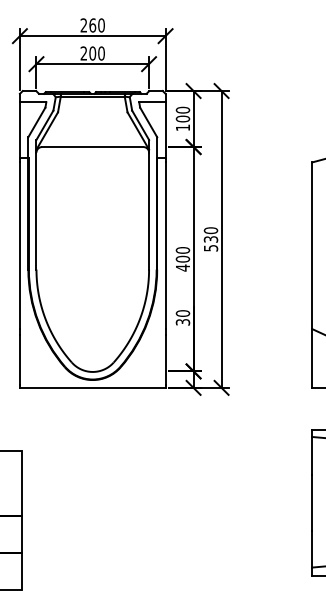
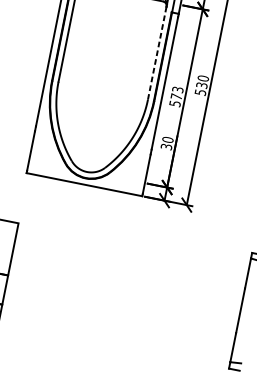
line: (149, 211) -> (157, 53), solid -> dashed
text: (182, 259) -> (176, 96), 400 -> 573

